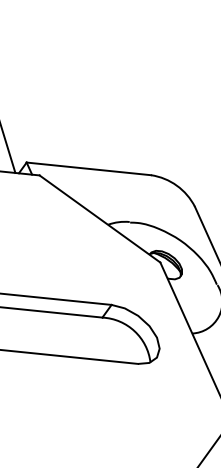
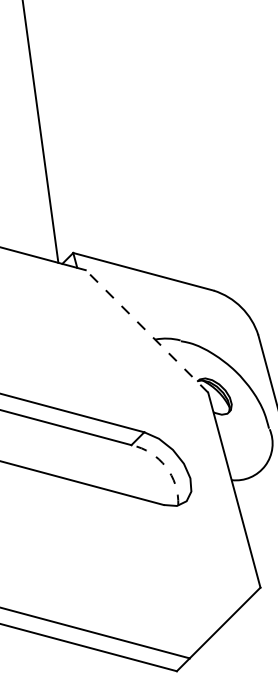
line: (99, 219) -> (146, 331), solid -> dashed
arc: (134, 331) -> (165, 466), solid -> dashed

